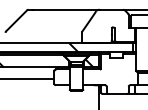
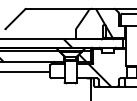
hatch: (112, 25) -> (104, 23), added
hatch: (107, 81) -> (99, 74), added

